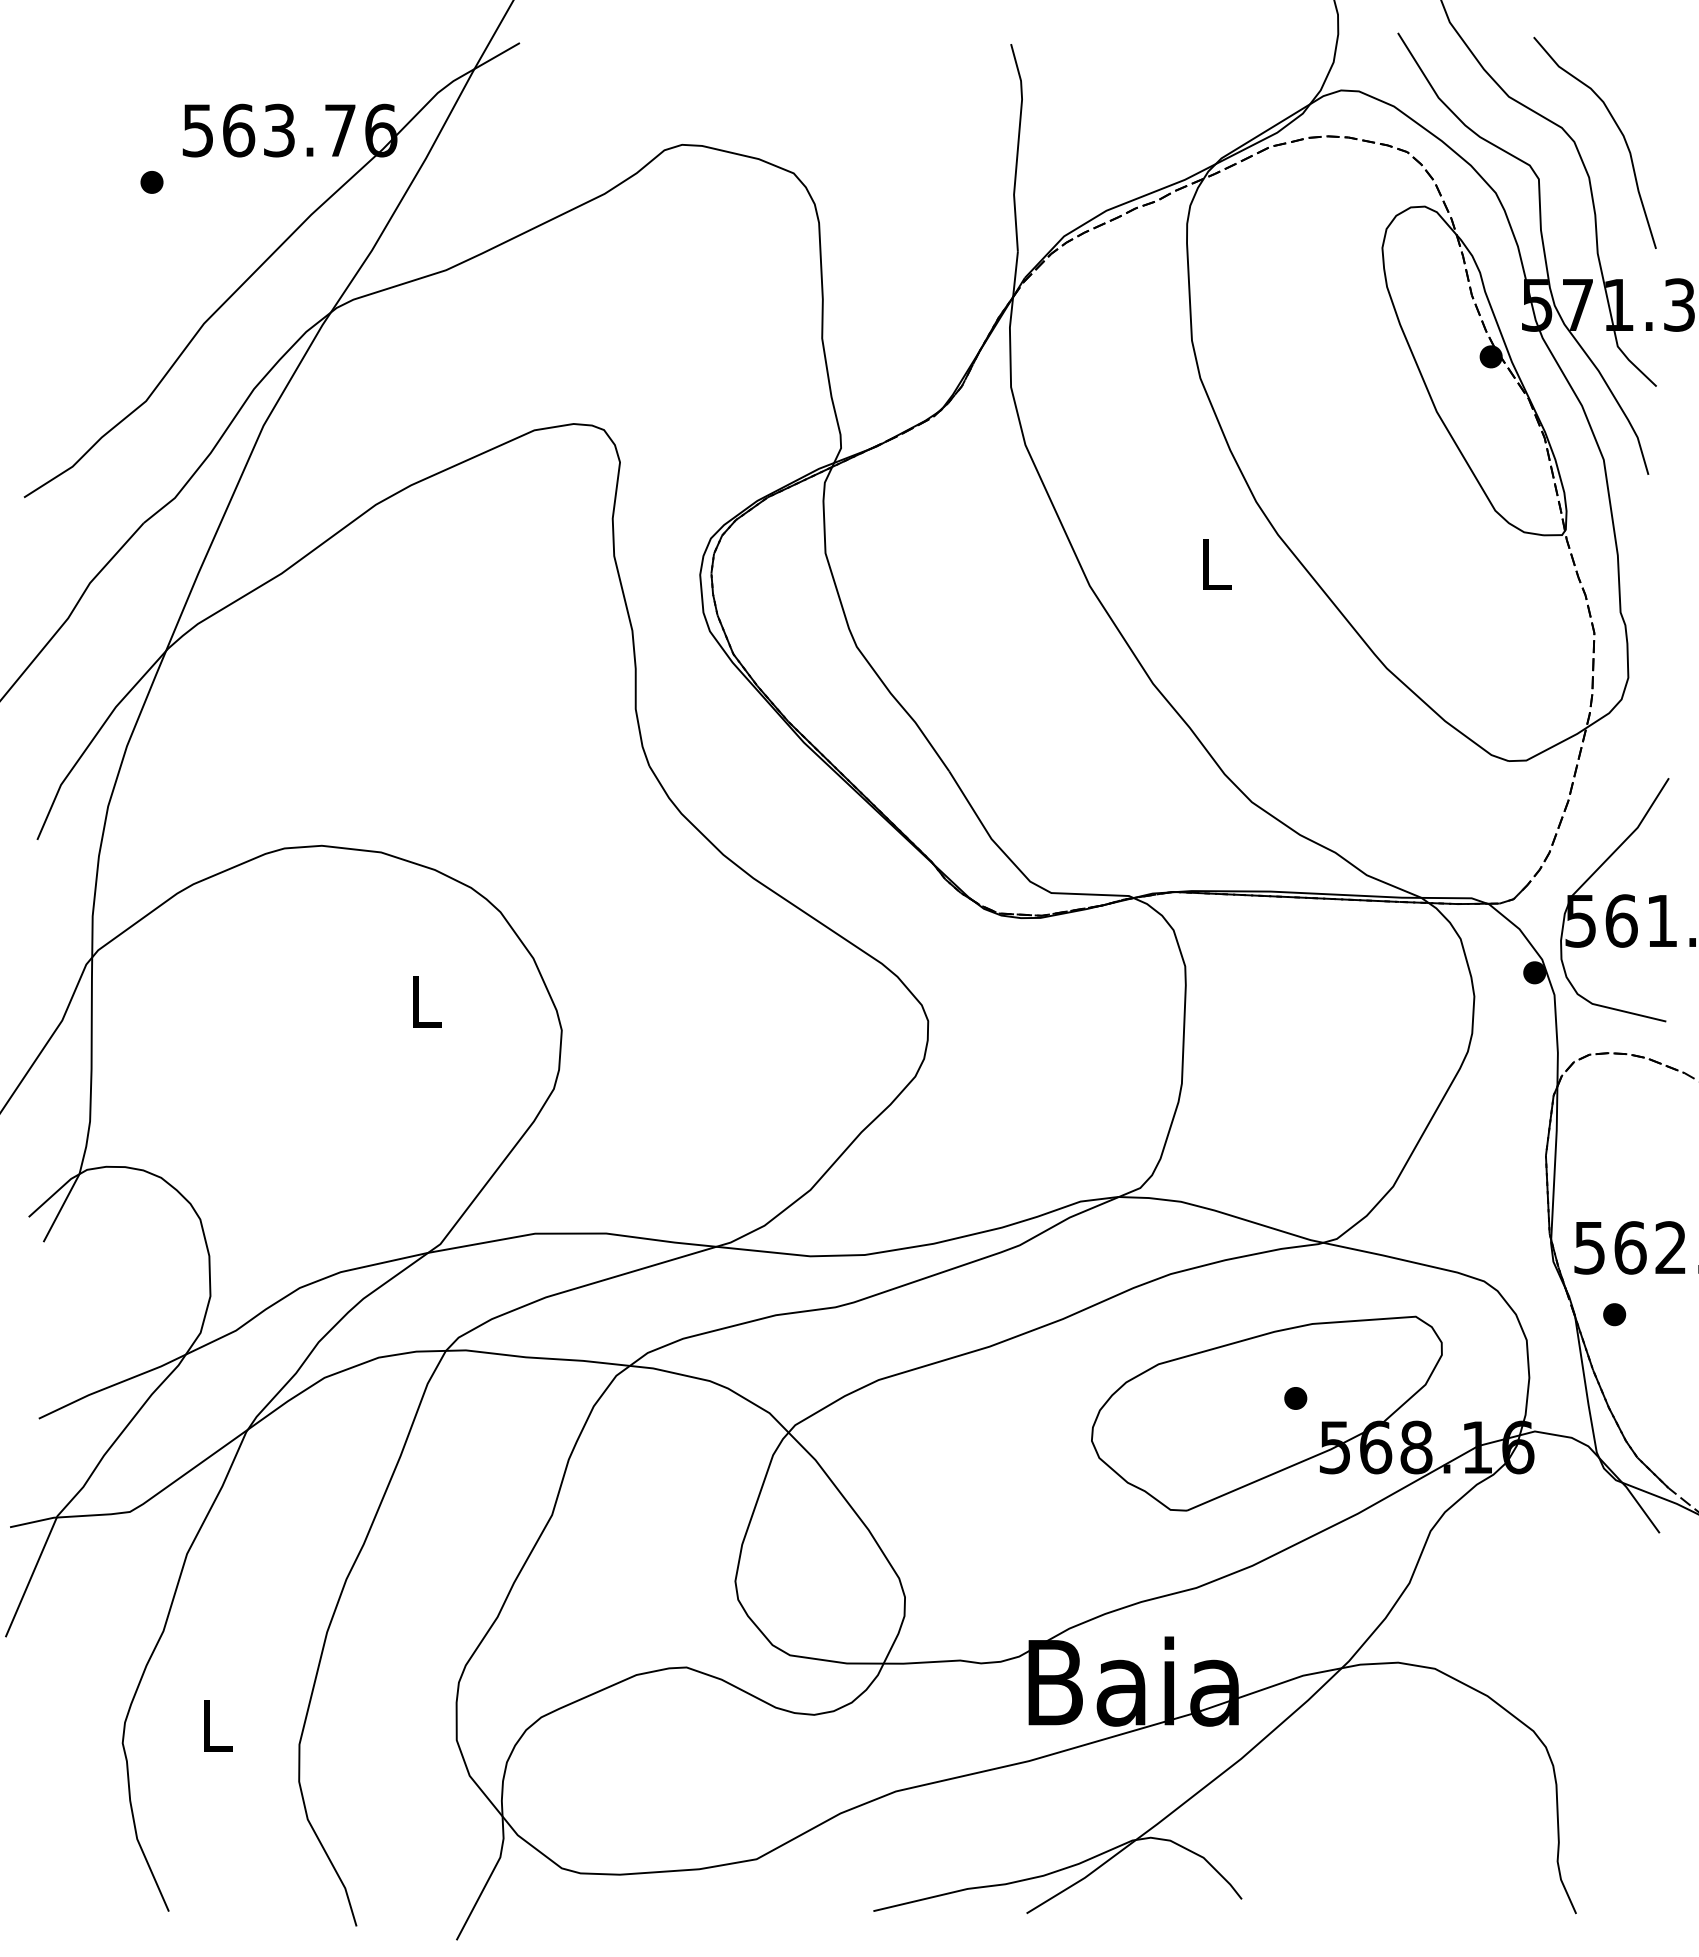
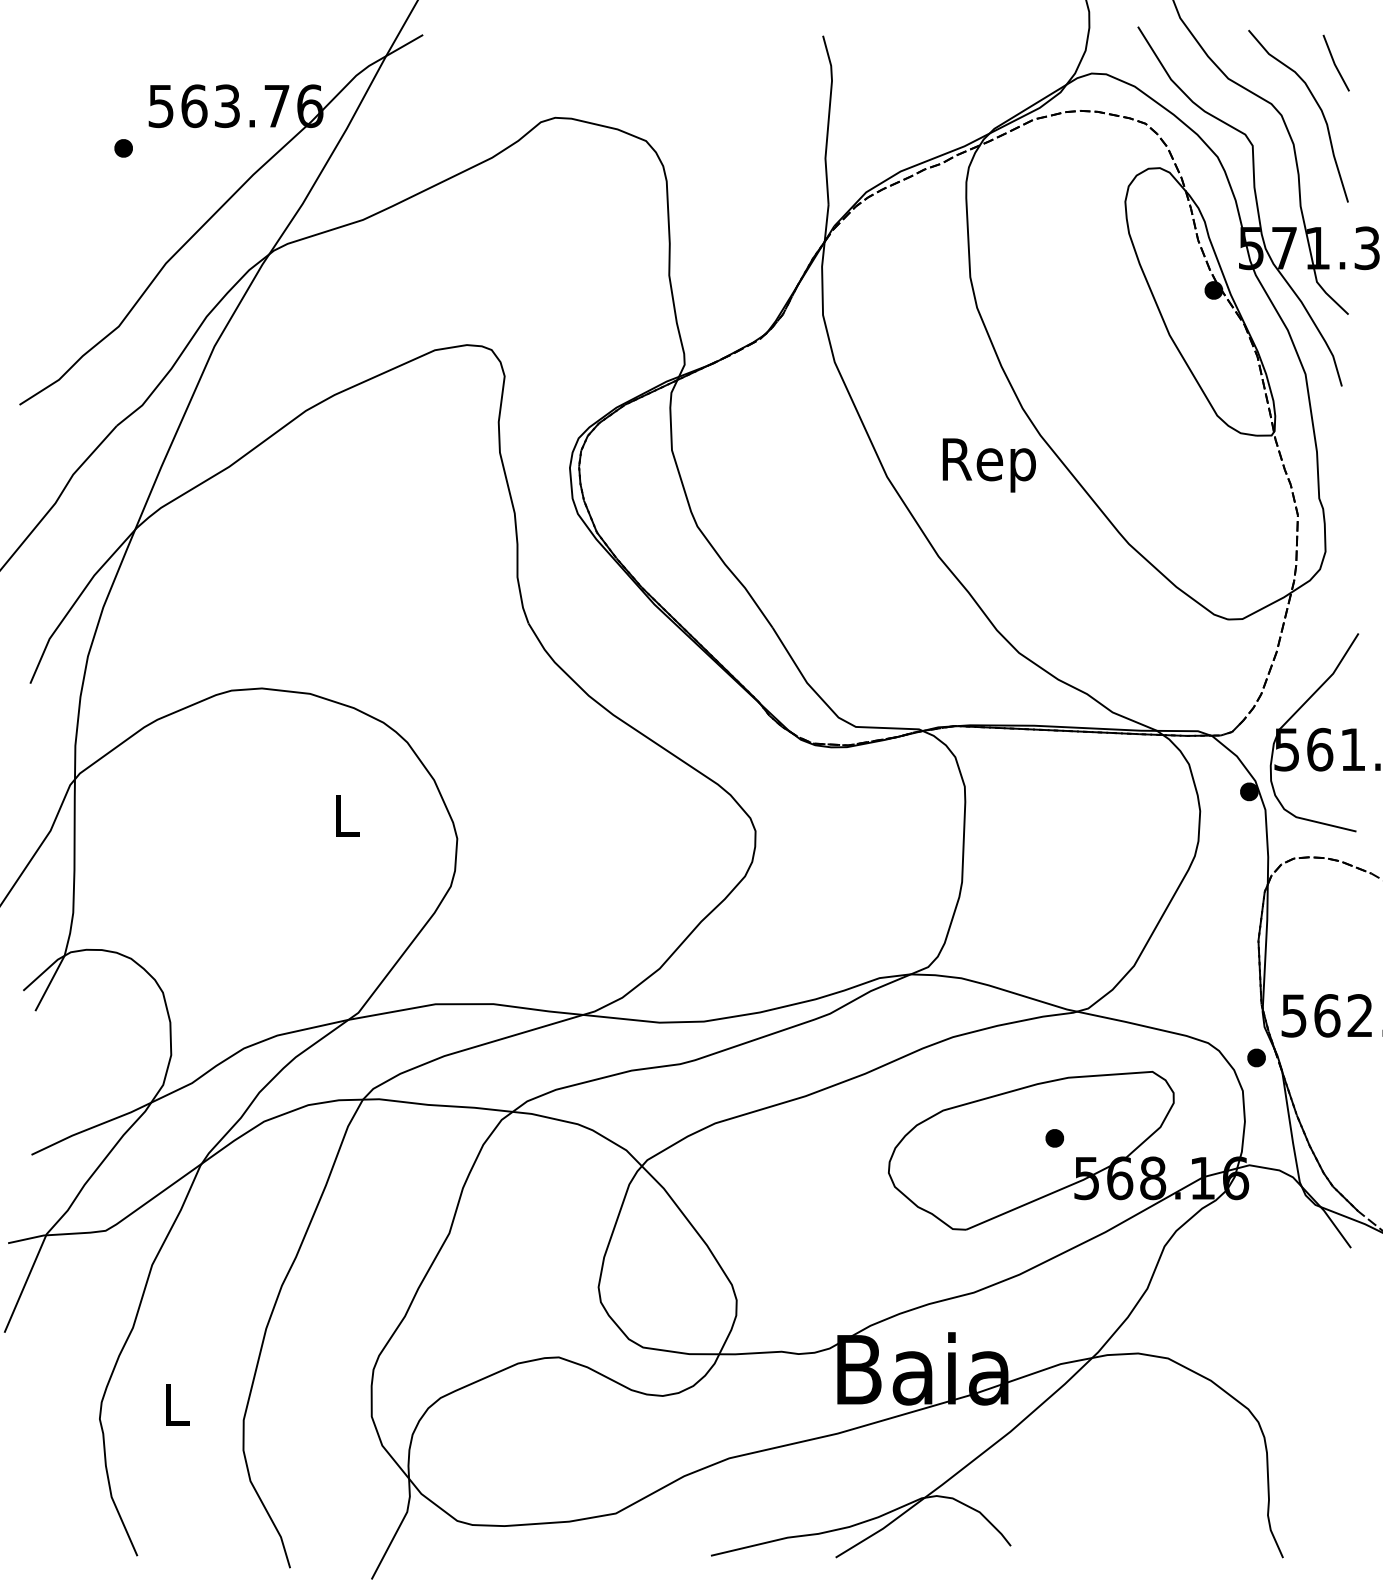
line: (1640, 78) -> (1335, 63), added
text: (1215, 571) -> (989, 465), L -> Rep
part: (1614, 1314) -> (1256, 1057), moved

